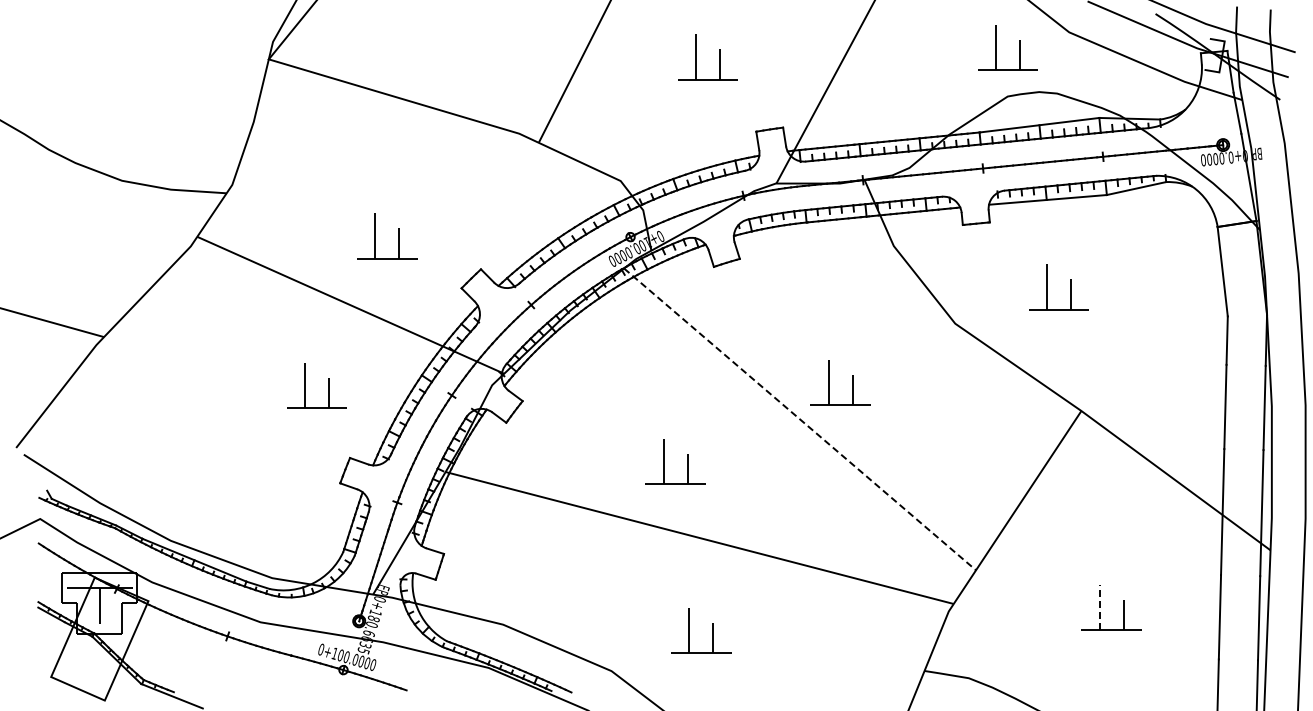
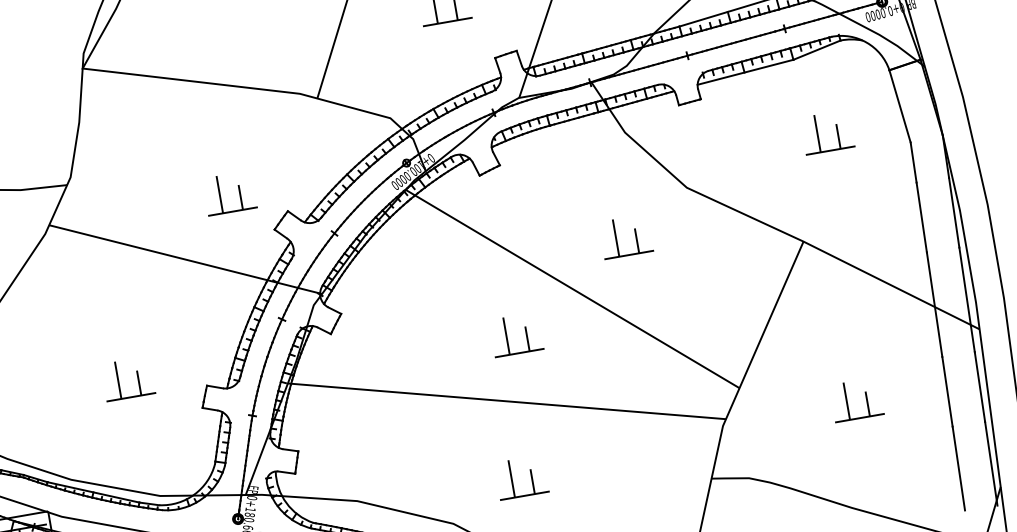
part: (398, 236) -> (239, 191), moved
part: (1047, 287) -> (817, 134), moved
part: (829, 382) -> (616, 238), moved
part: (305, 385) -> (118, 380), moved
line: (800, 419) -> (573, 289), dashed -> solid
part: (664, 461) -> (507, 336), moved
line: (1099, 607) -> (846, 401), dashed -> solid

